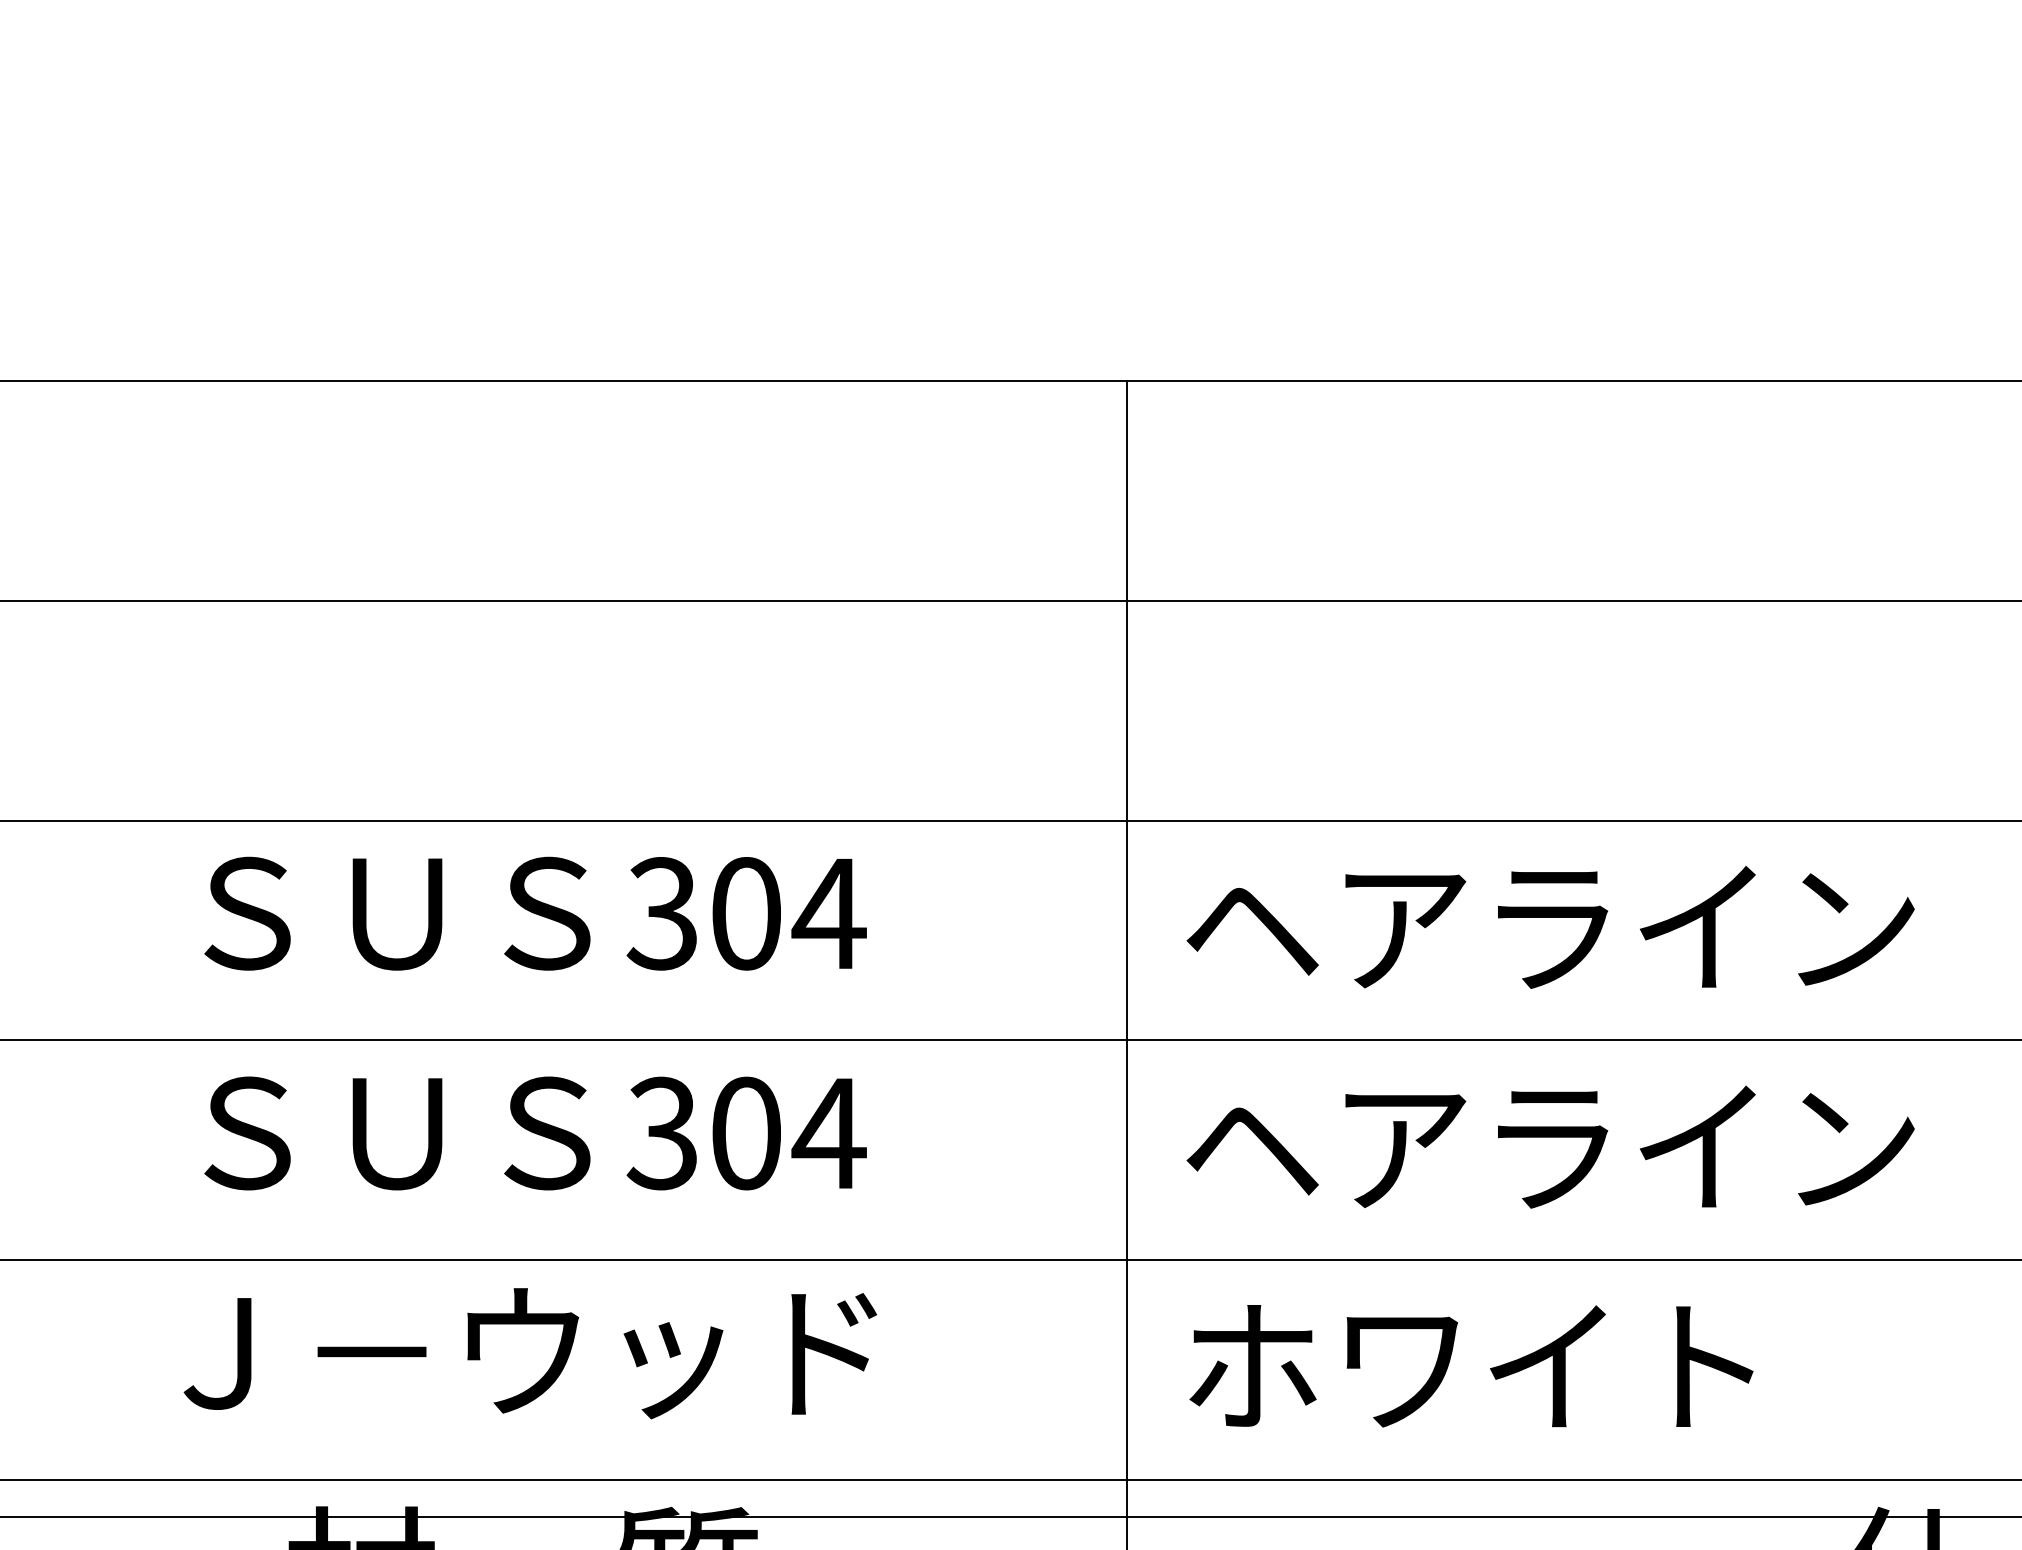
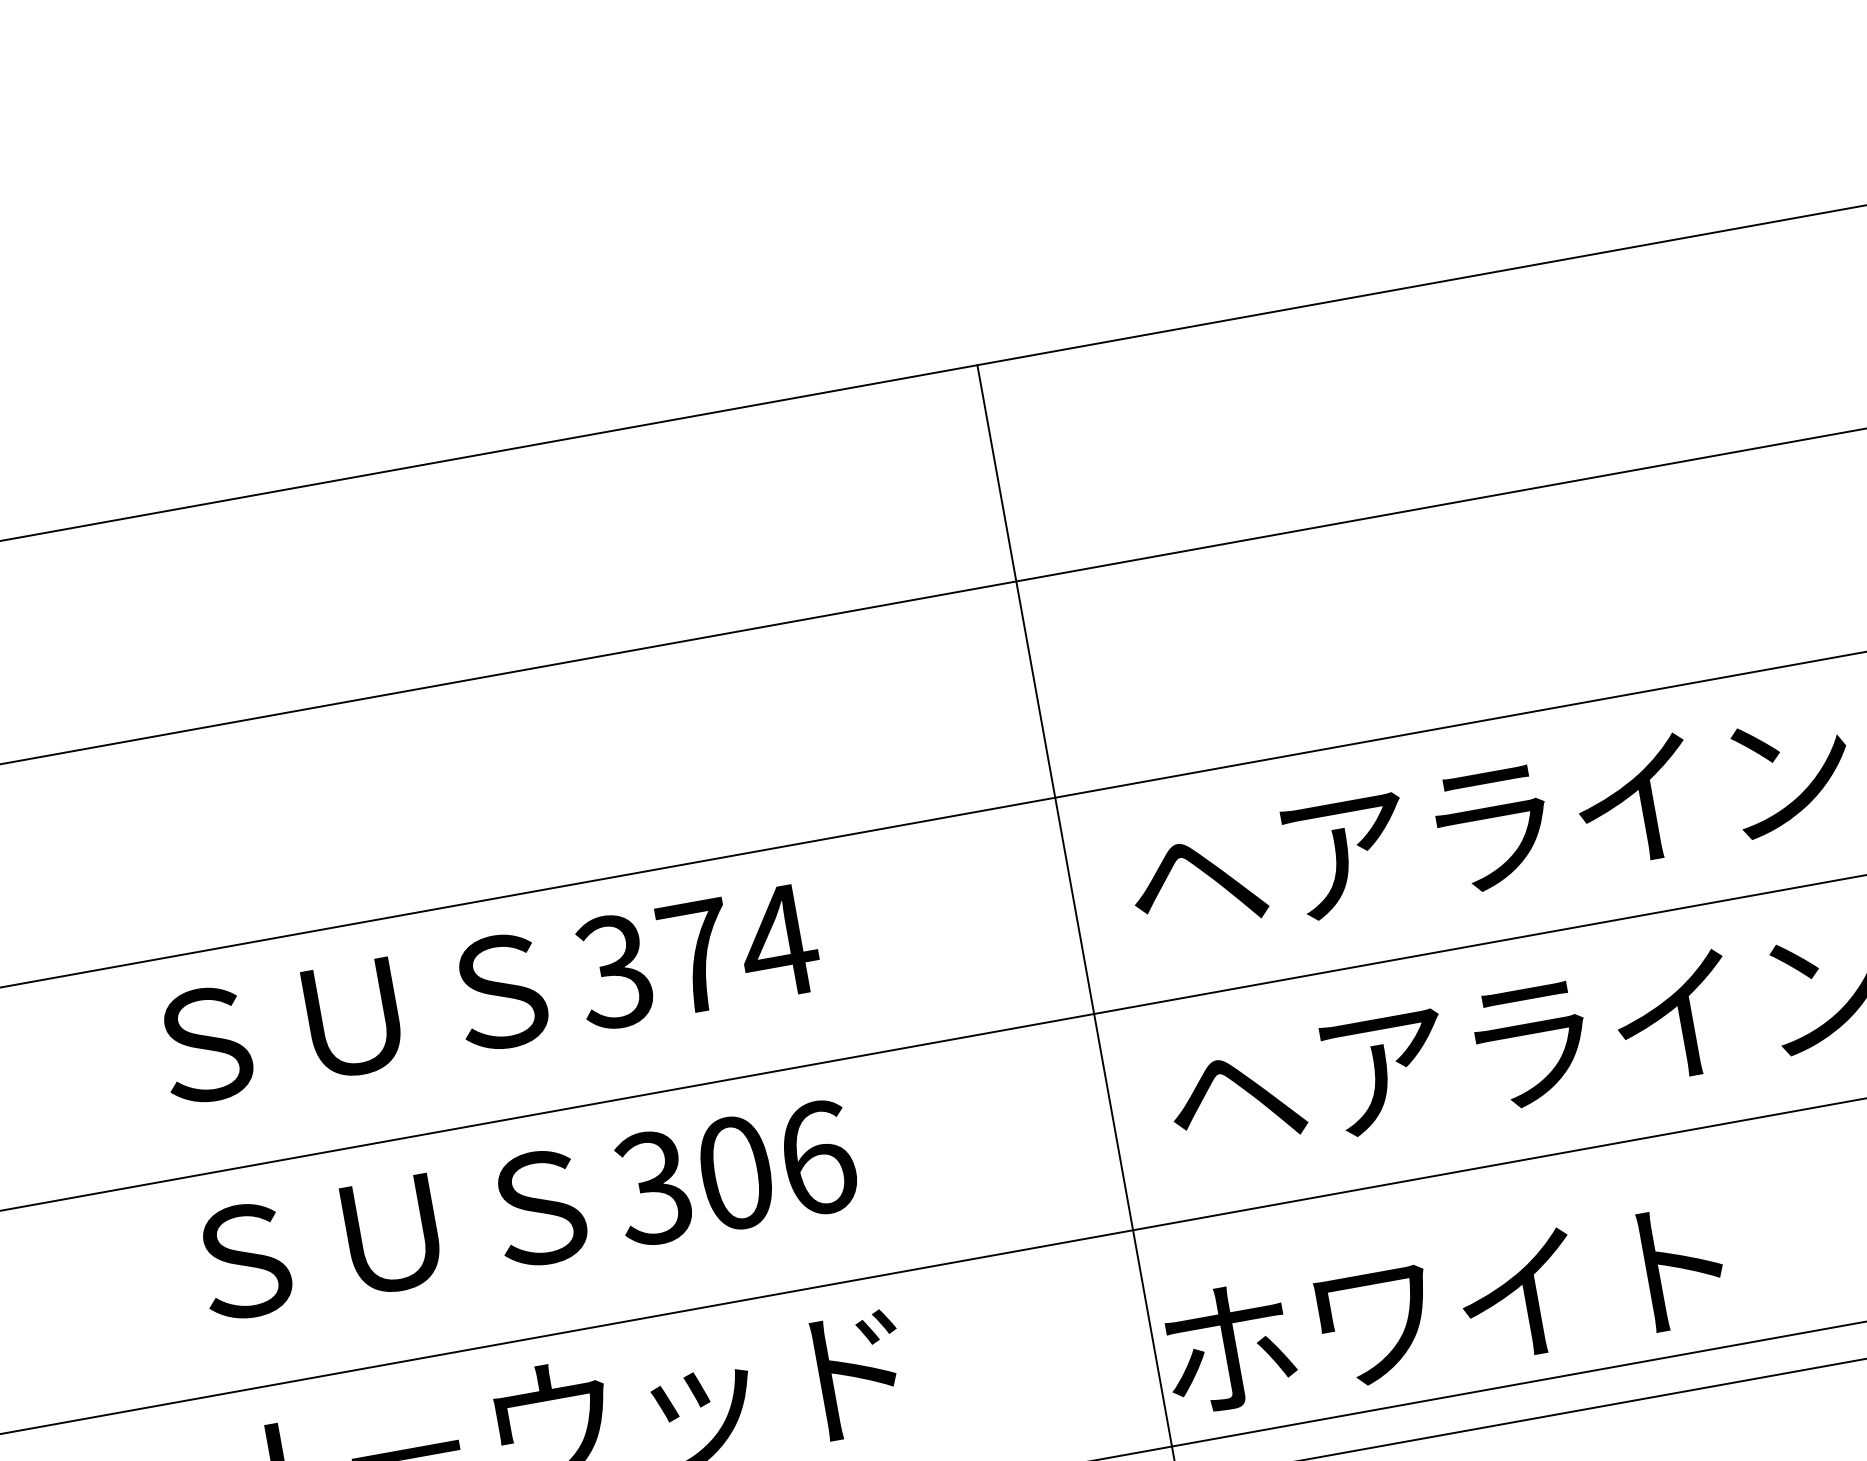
text: (746, 913) -> (696, 956), 304 -> 374
text: (828, 1133) -> (816, 1158), 304 -> 306
text: (1471, 1366) -> (1444, 1309), moved

